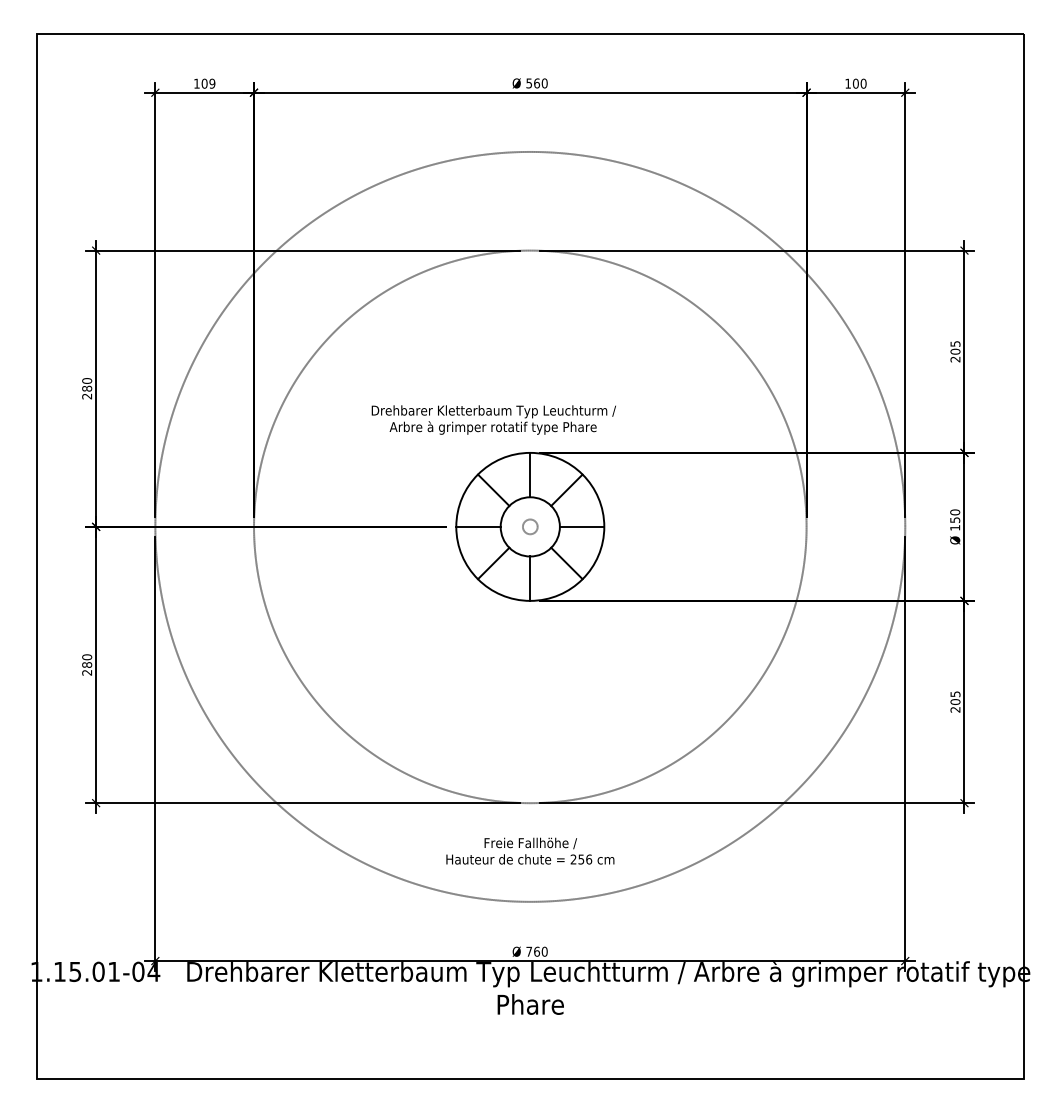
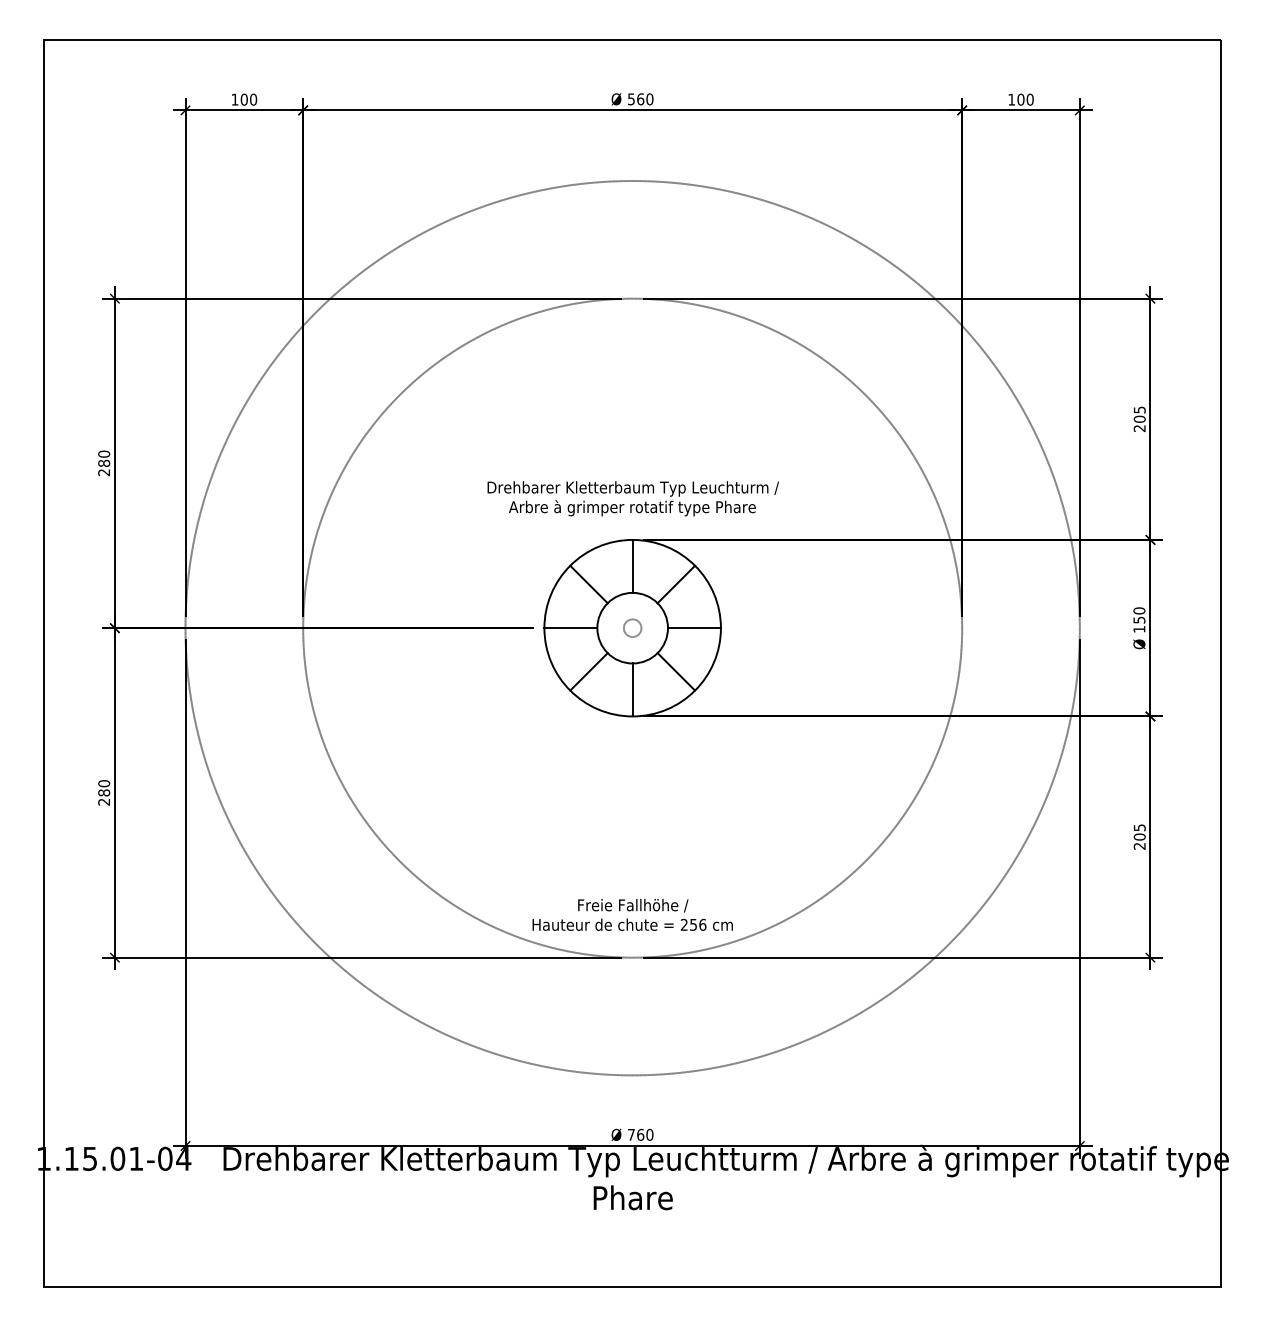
text: (211, 83) -> (252, 99), 109 -> 100
text: (493, 419) -> (632, 498), moved
text: (530, 850) -> (632, 914), moved

